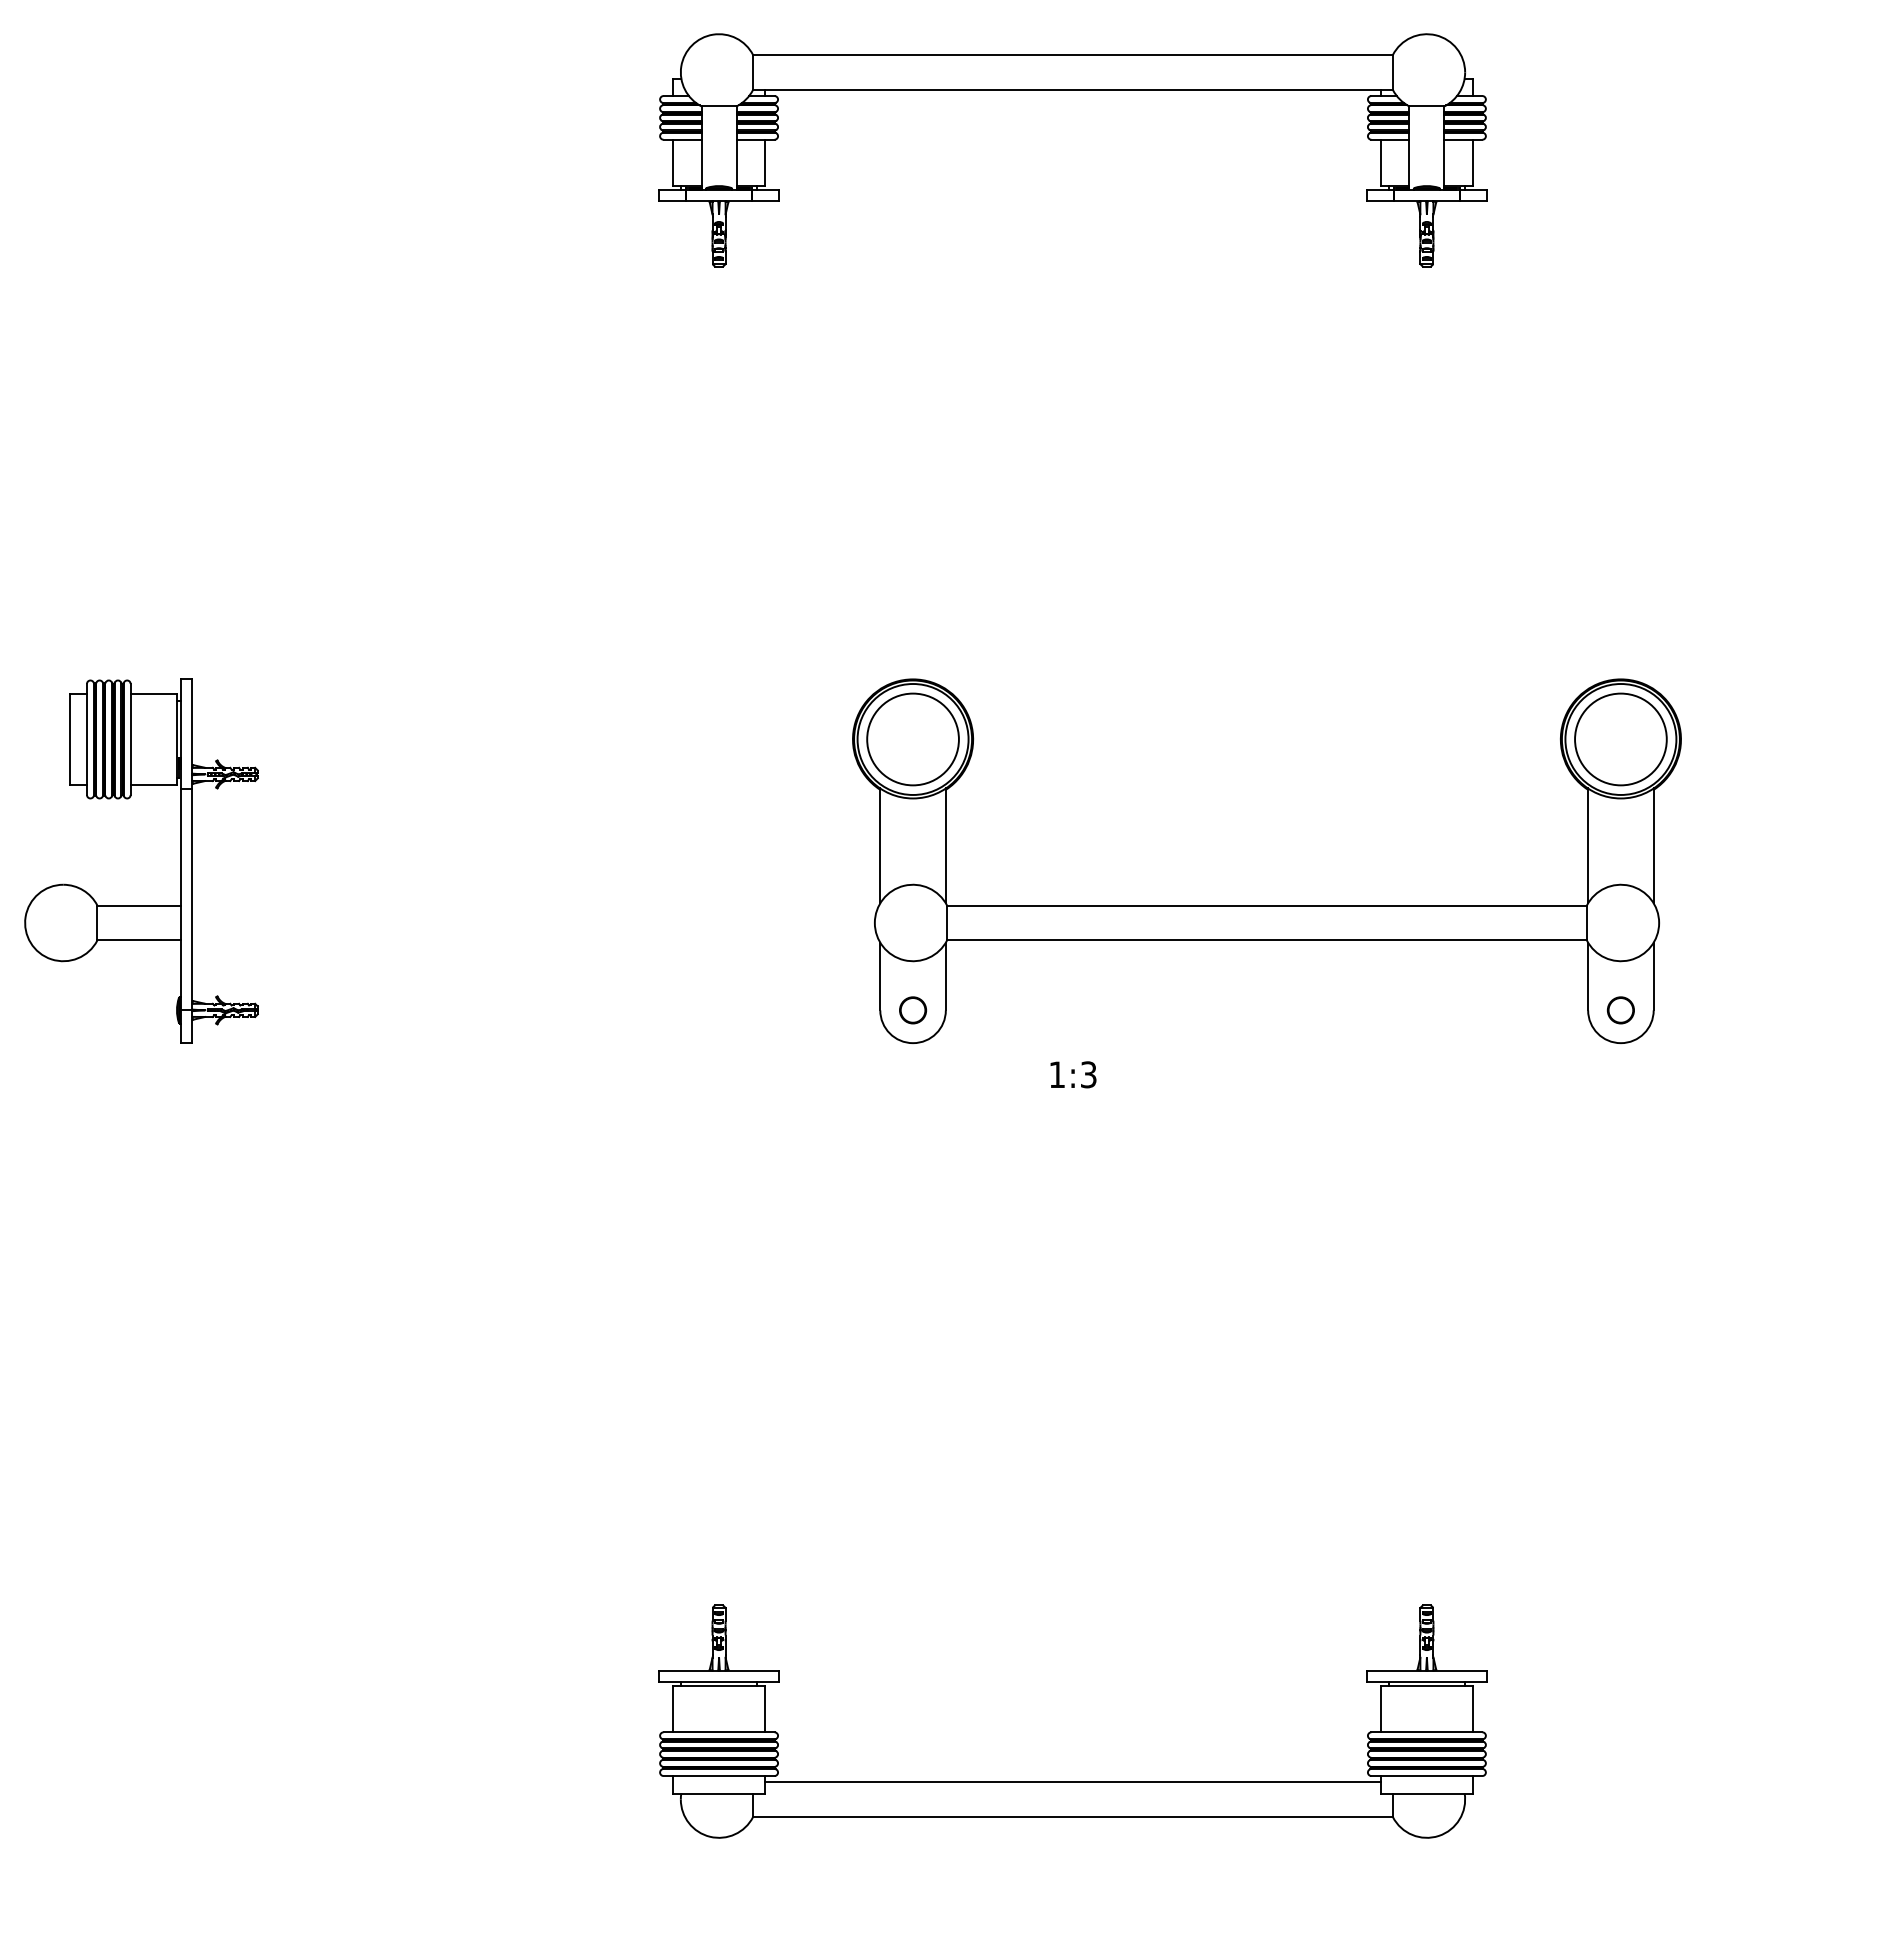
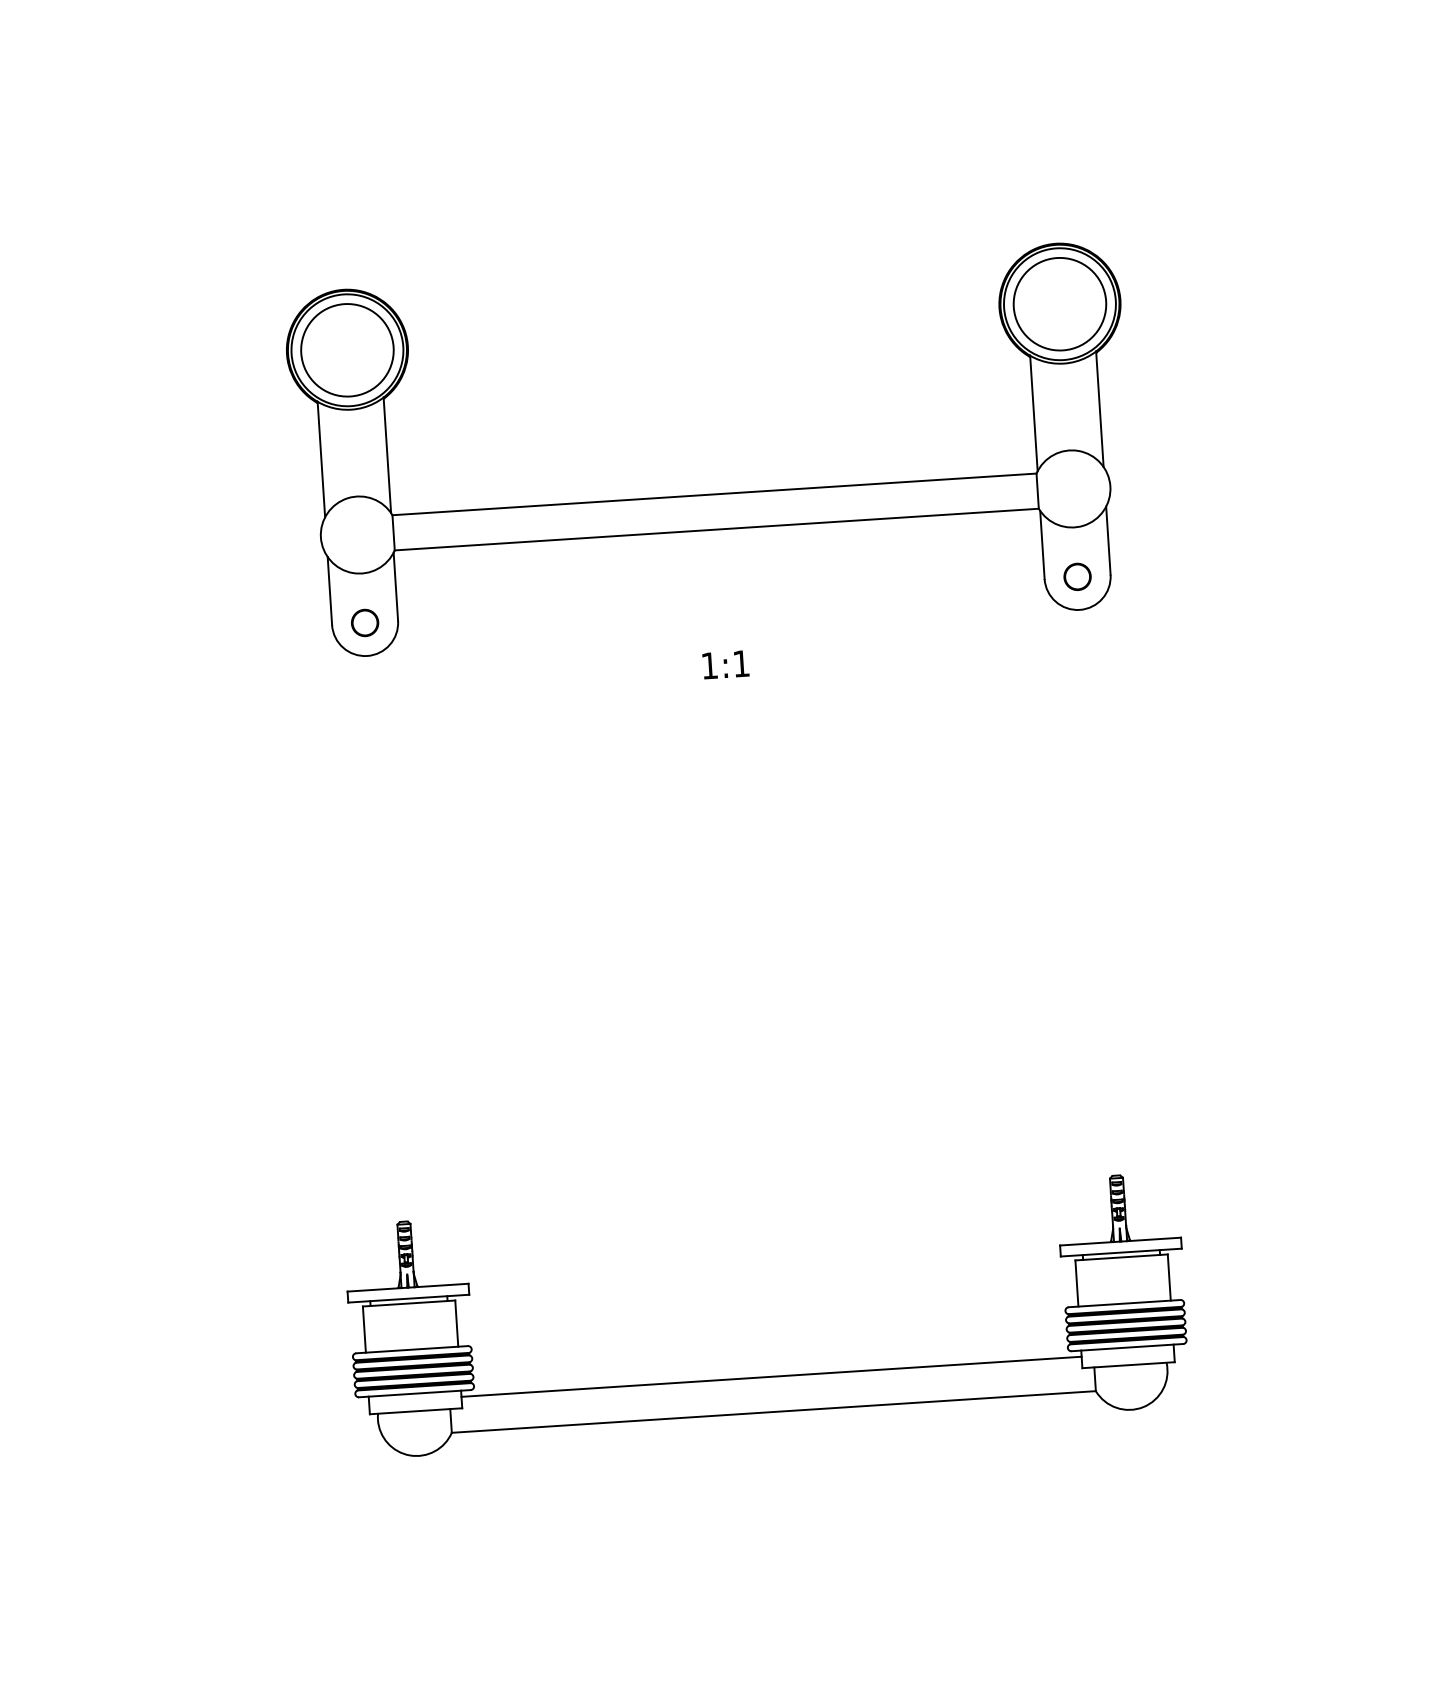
part: (1266, 905) -> (714, 494), moved
text: (1088, 1074) -> (741, 663), 1:3 -> 1:1

